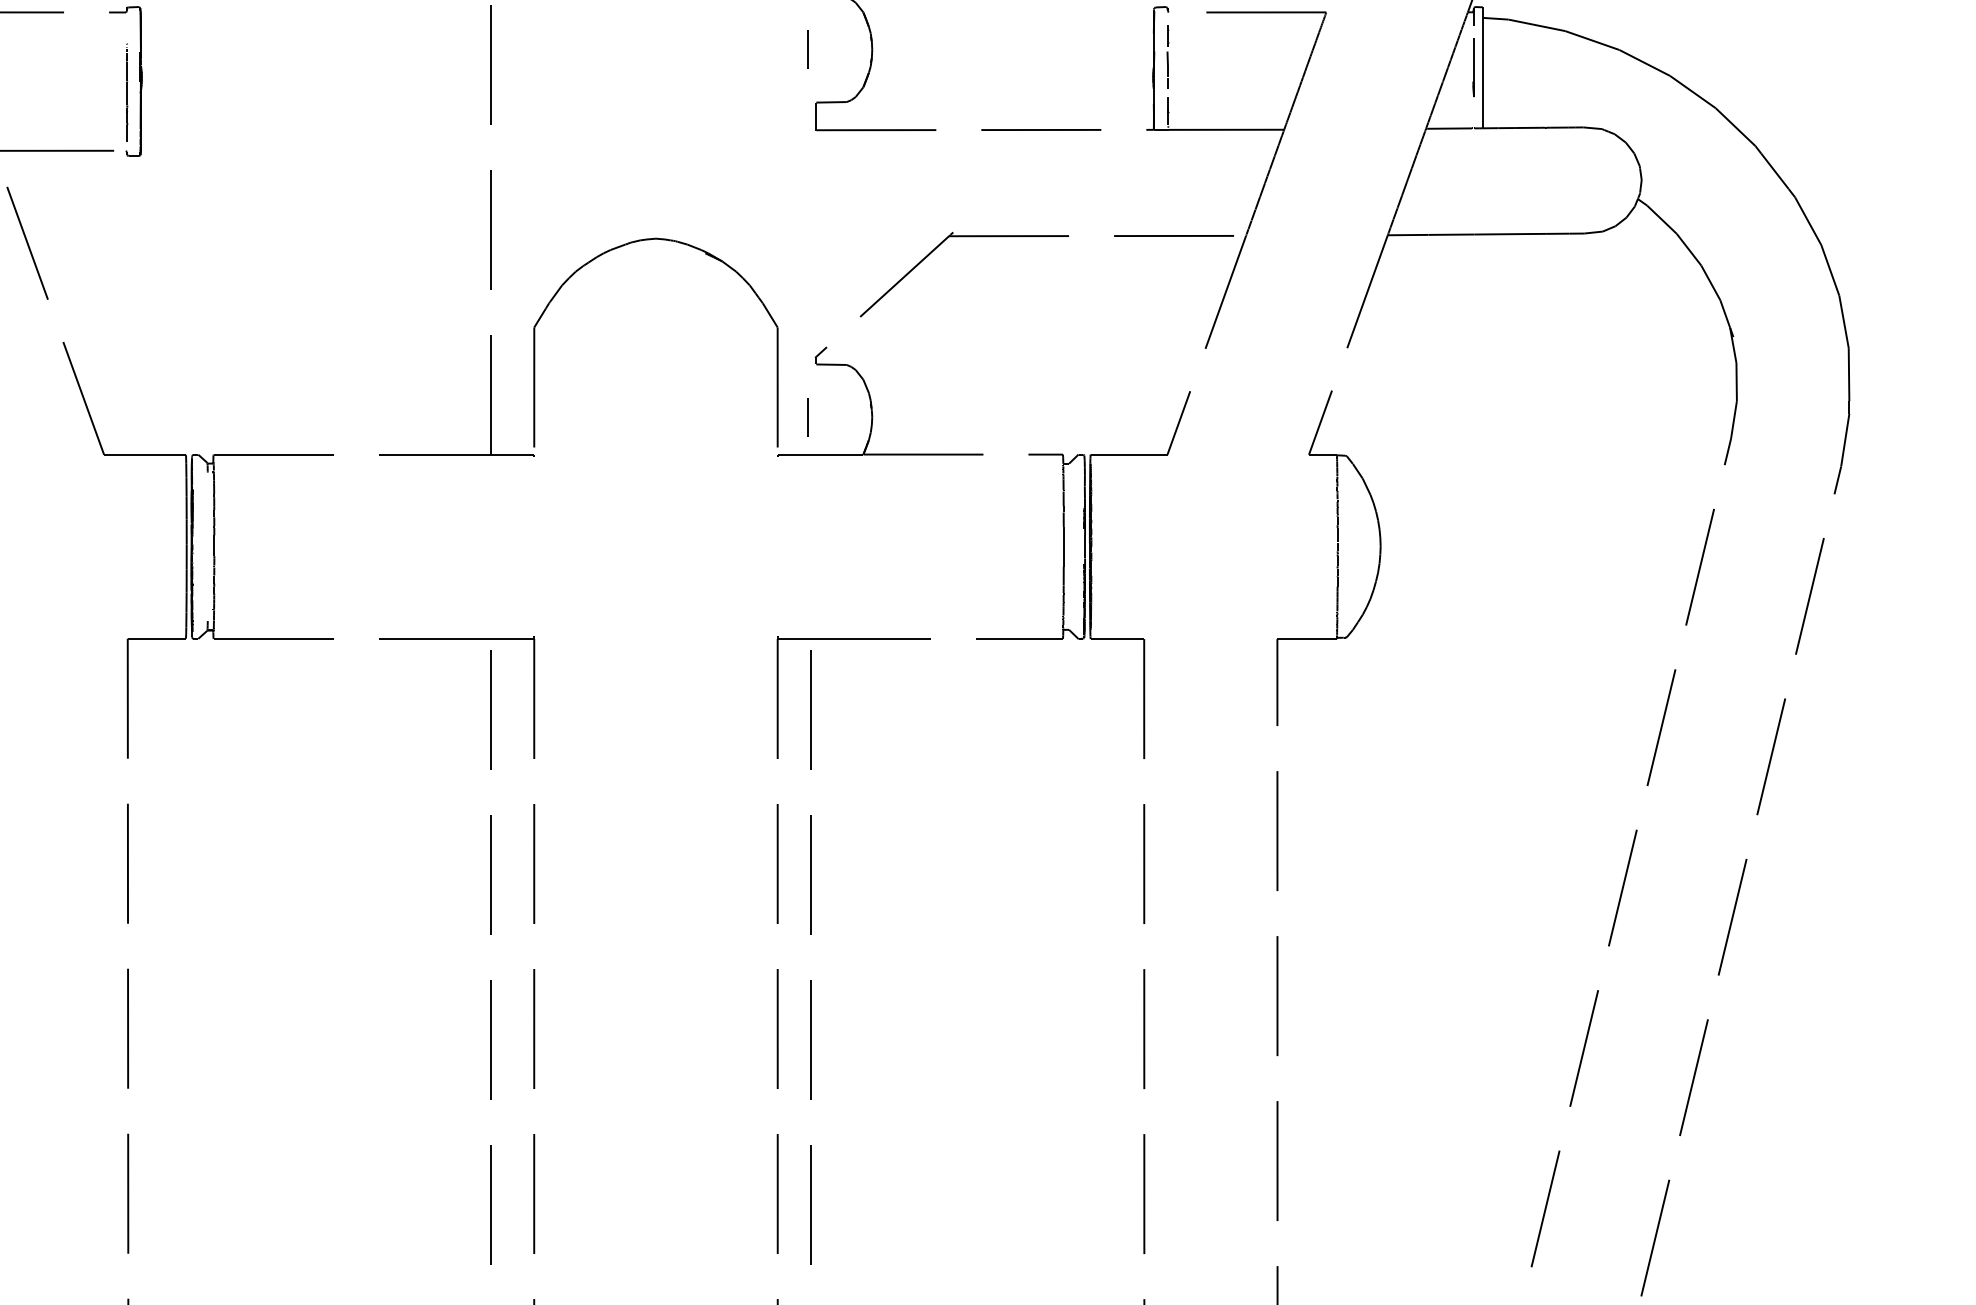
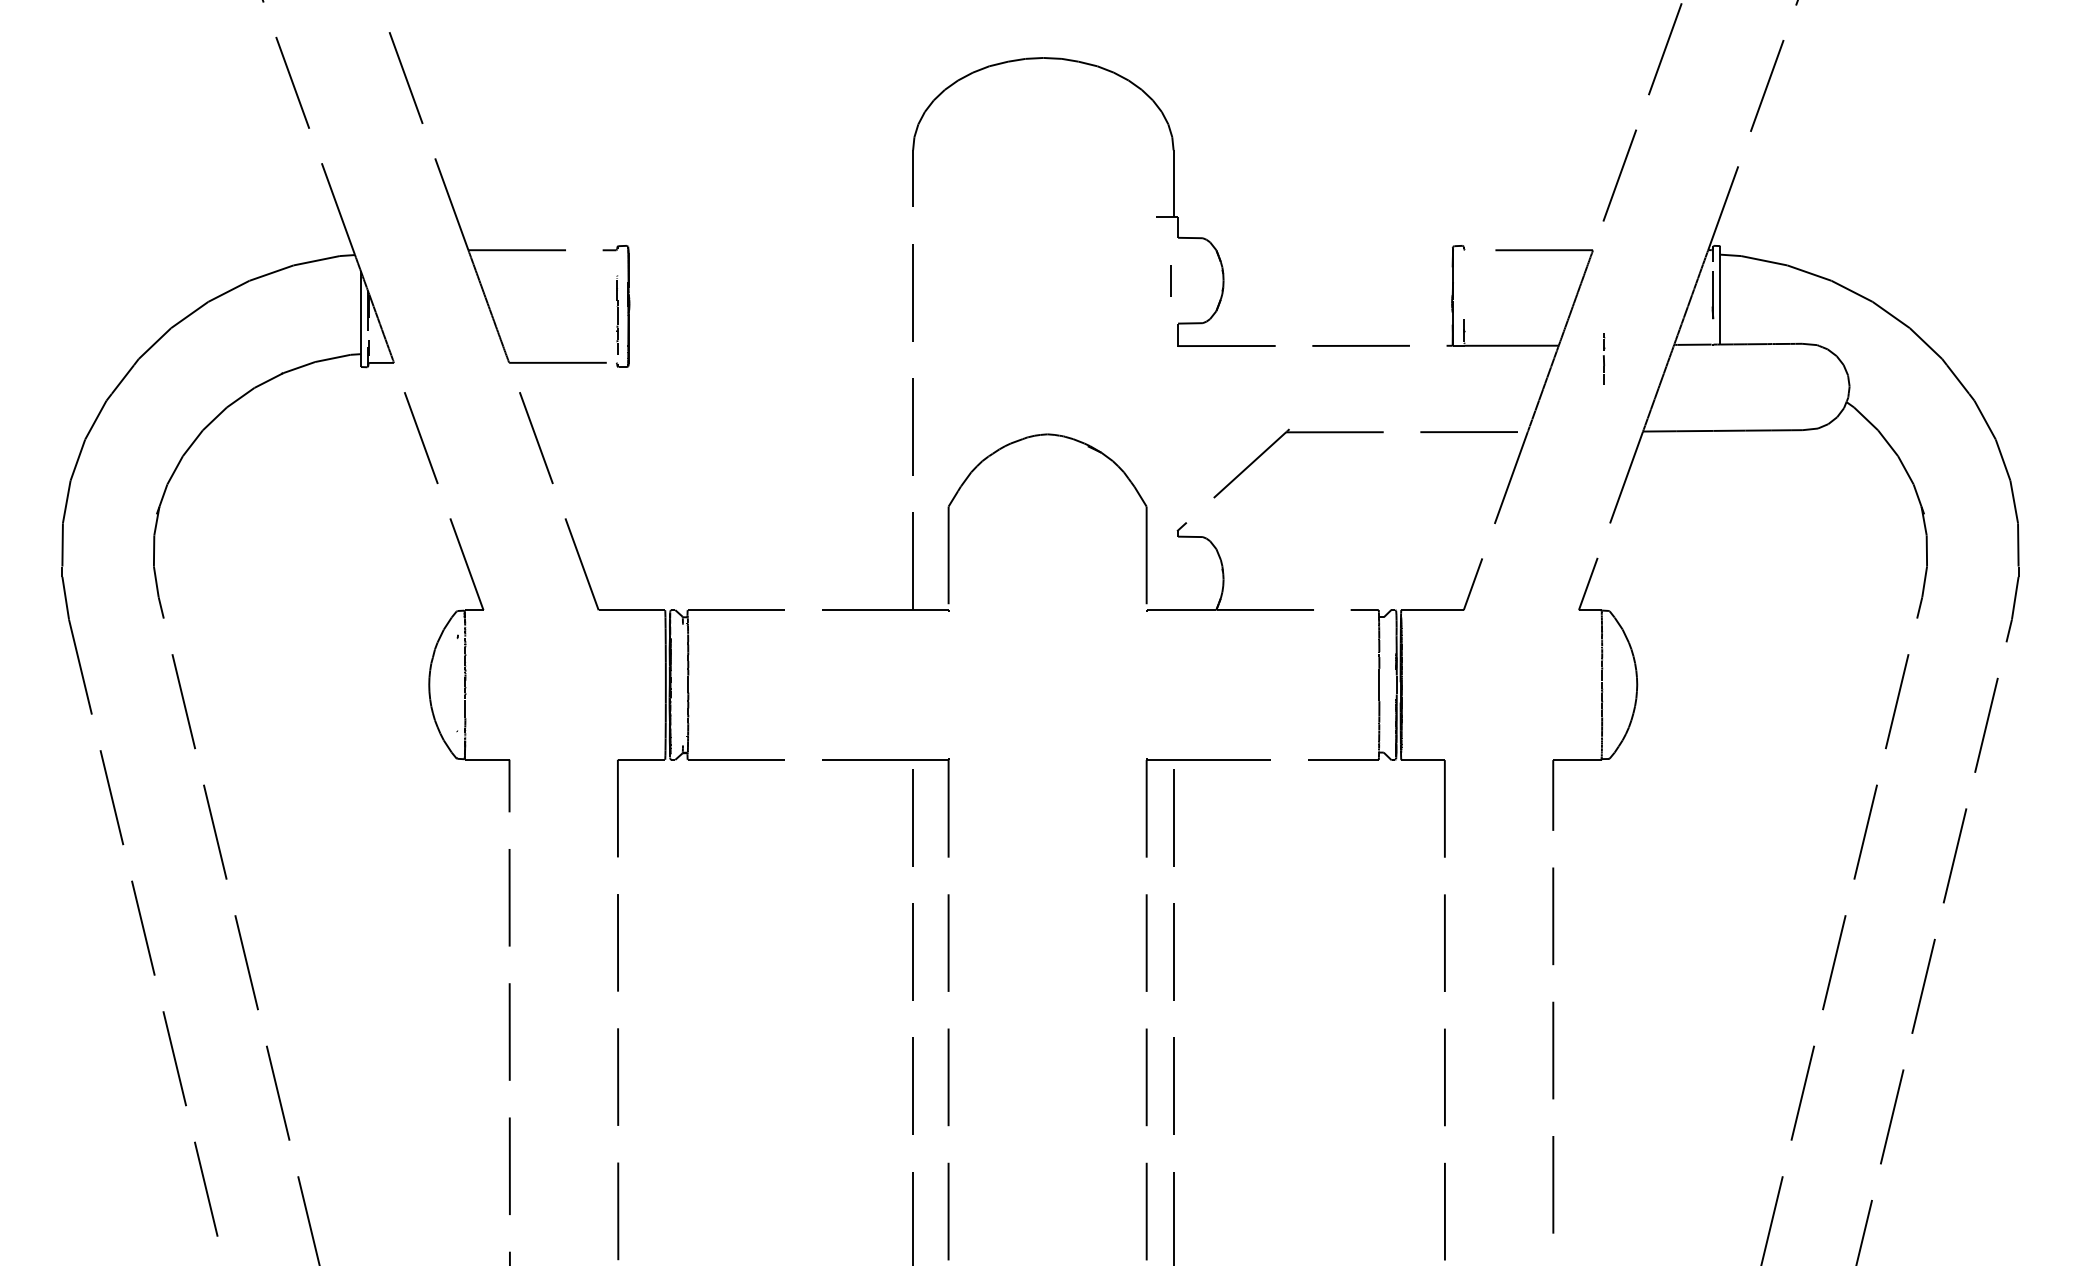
line: (1168, 55) -> (1604, 358), moved
line: (806, 417) -> (1170, 579), removed

